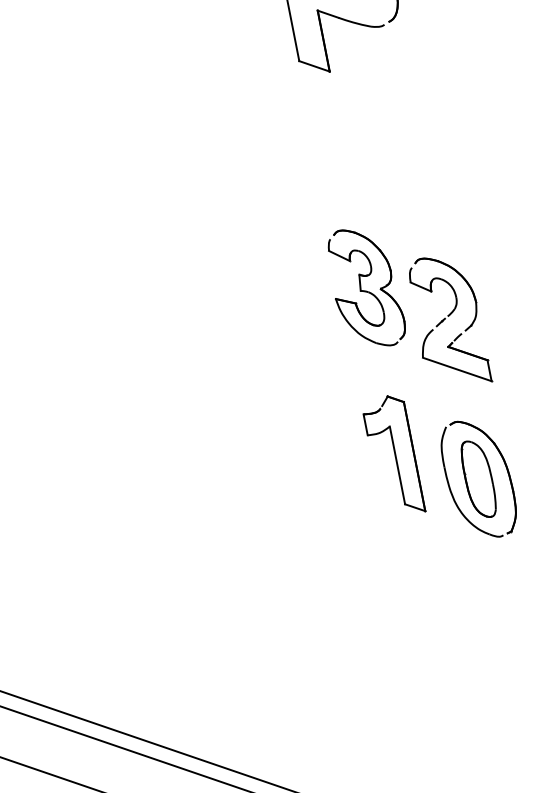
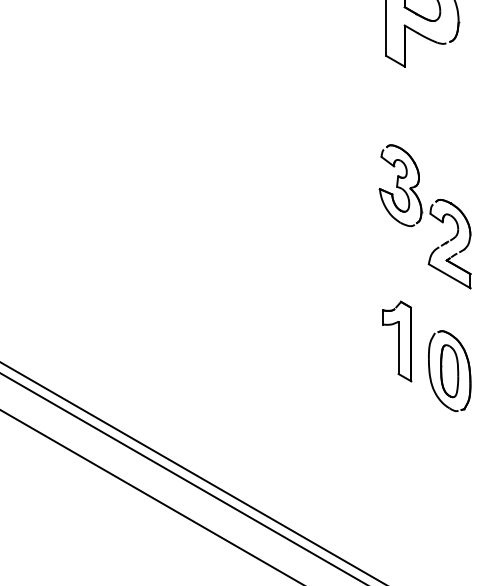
part: (365, 287) -> (400, 185), moved
part: (393, 456) -> (397, 341), moved
part: (478, 479) -> (449, 371), moved

